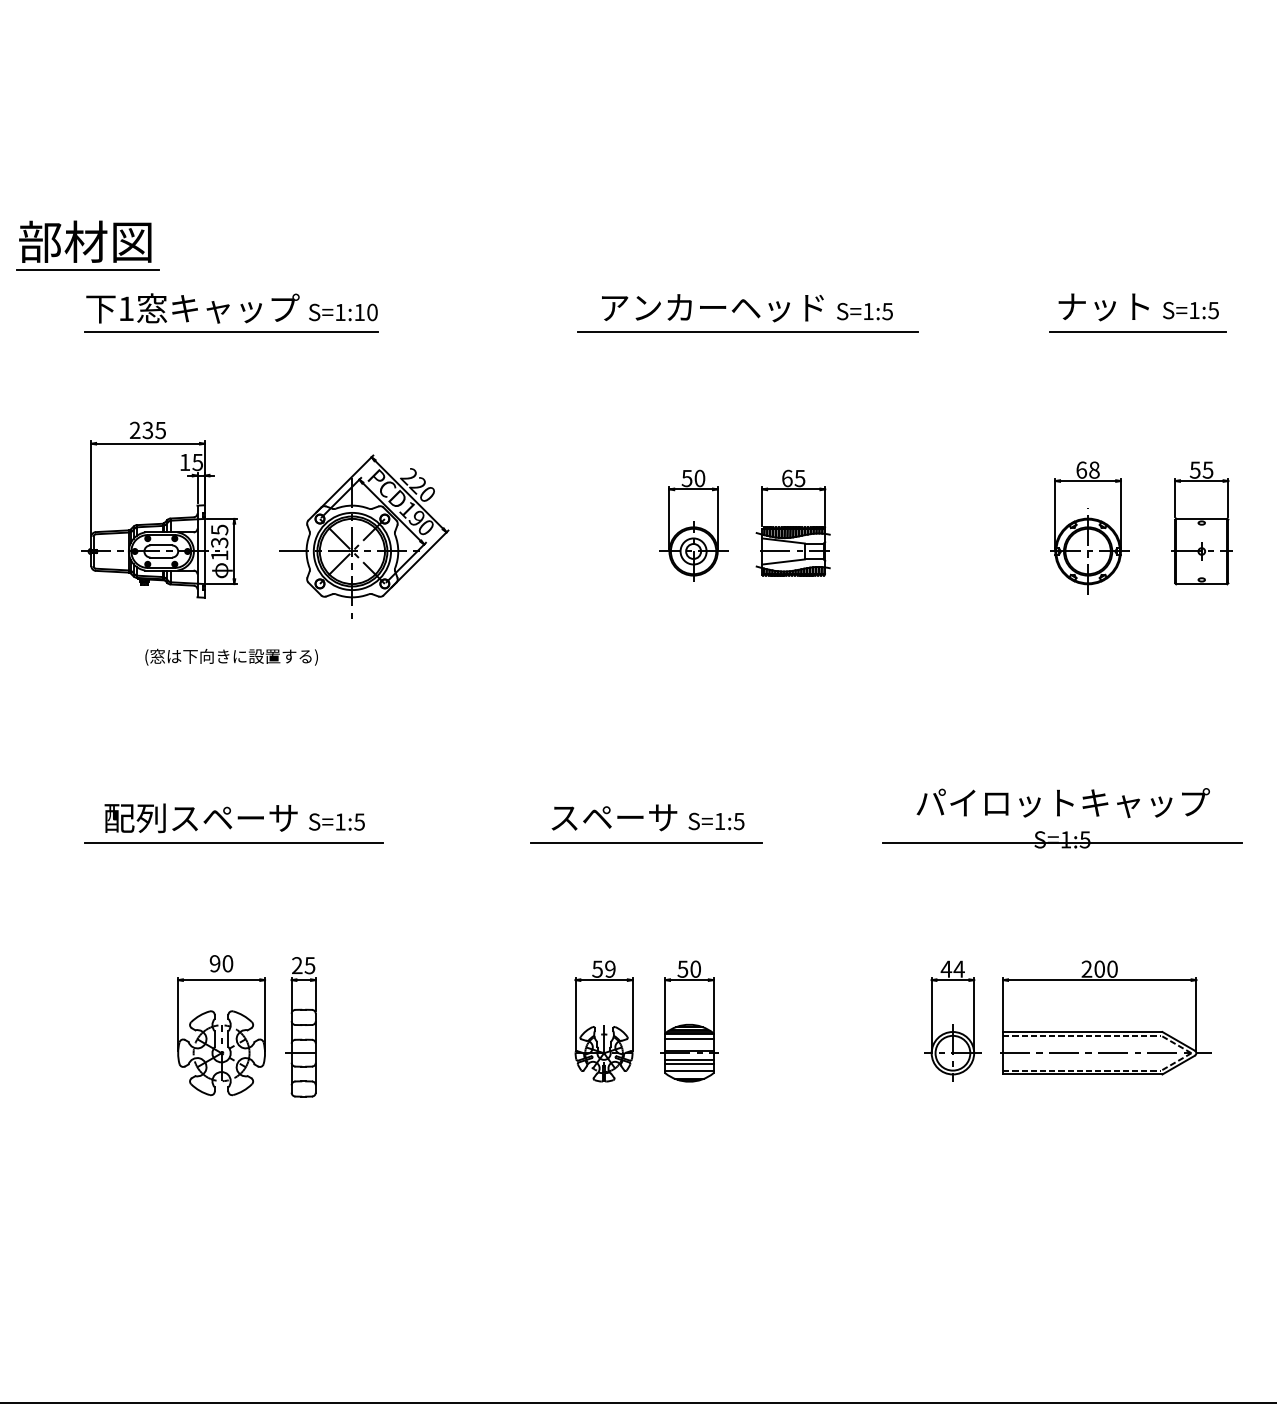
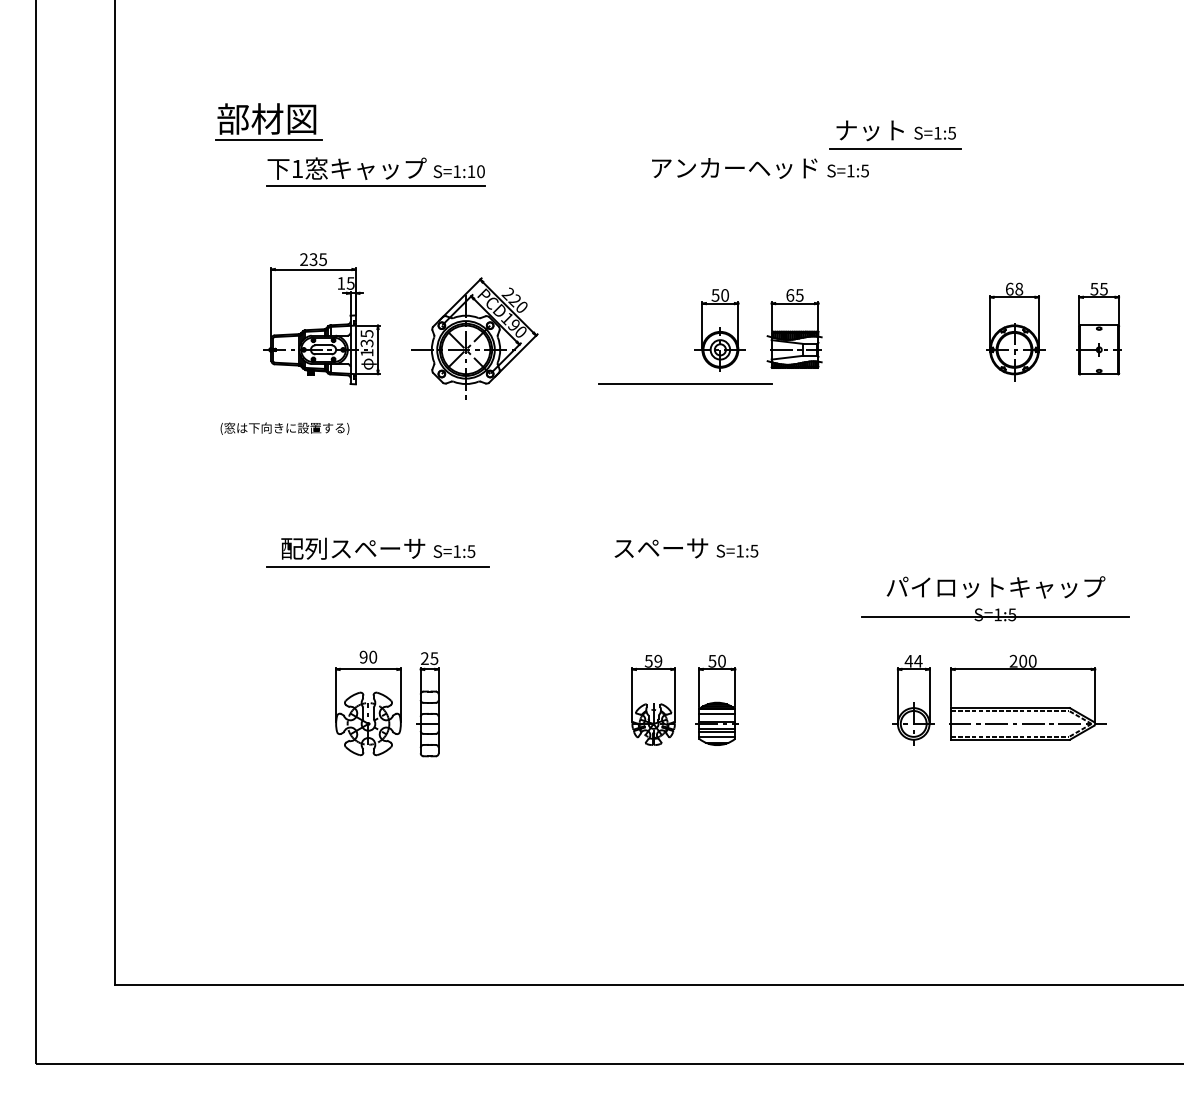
part: (1137, 312) -> (895, 134), moved
line: (747, 332) -> (760, 186), removed
text: (230, 656) -> (284, 428), moved
part: (1062, 817) -> (995, 598), moved
line: (646, 842) -> (685, 383), moved

